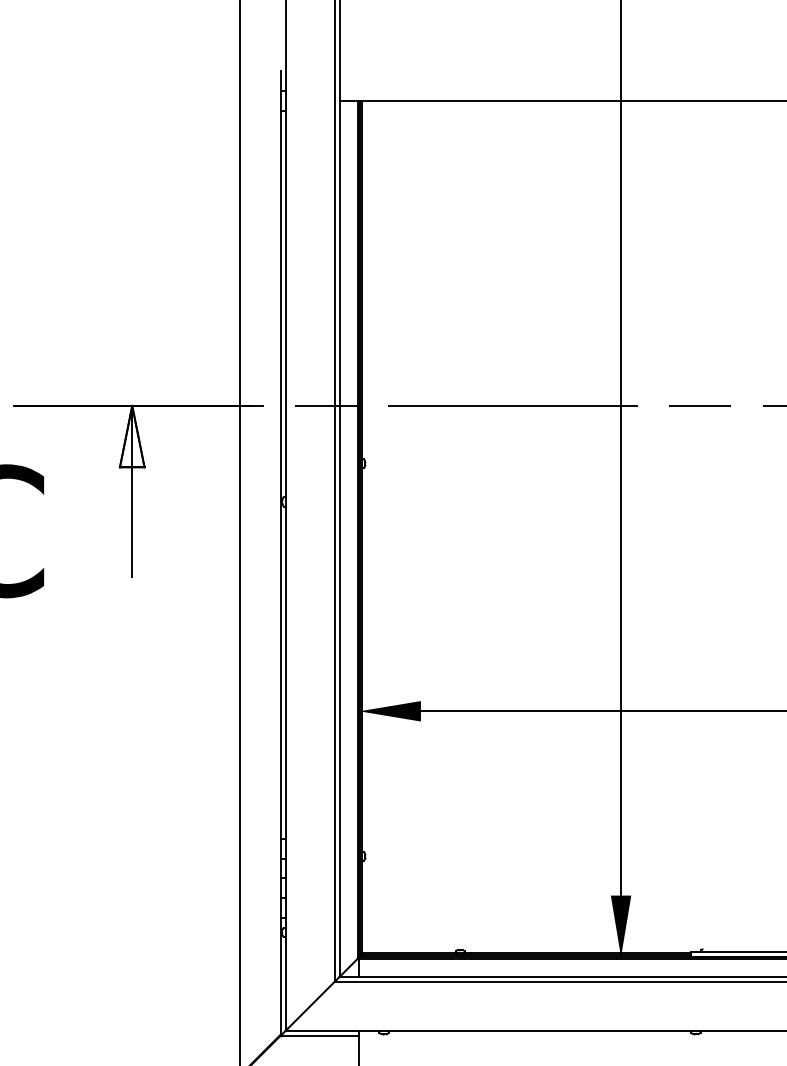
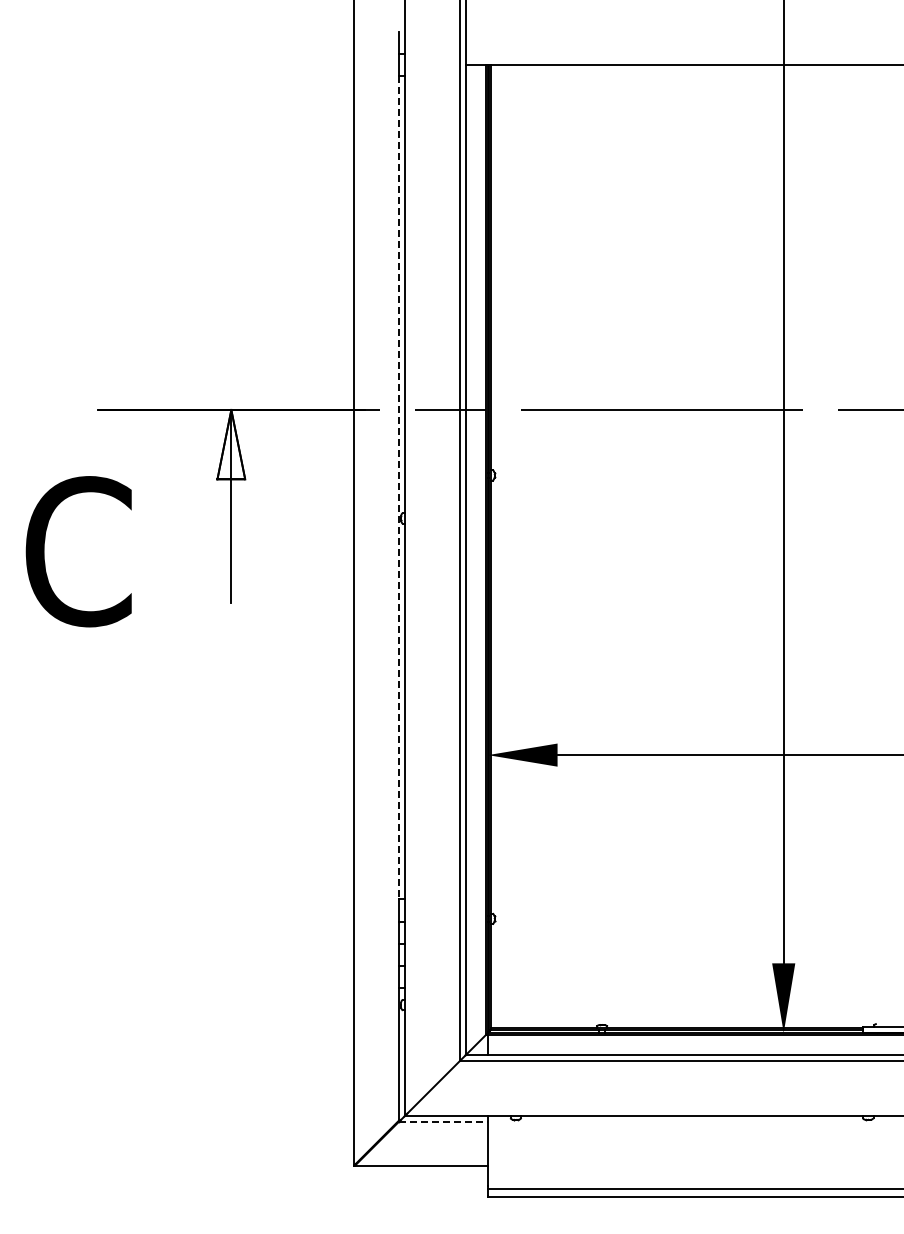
line: (281, 474) -> (399, 487), solid -> dashed
line: (320, 1035) -> (444, 1121), solid -> dashed

